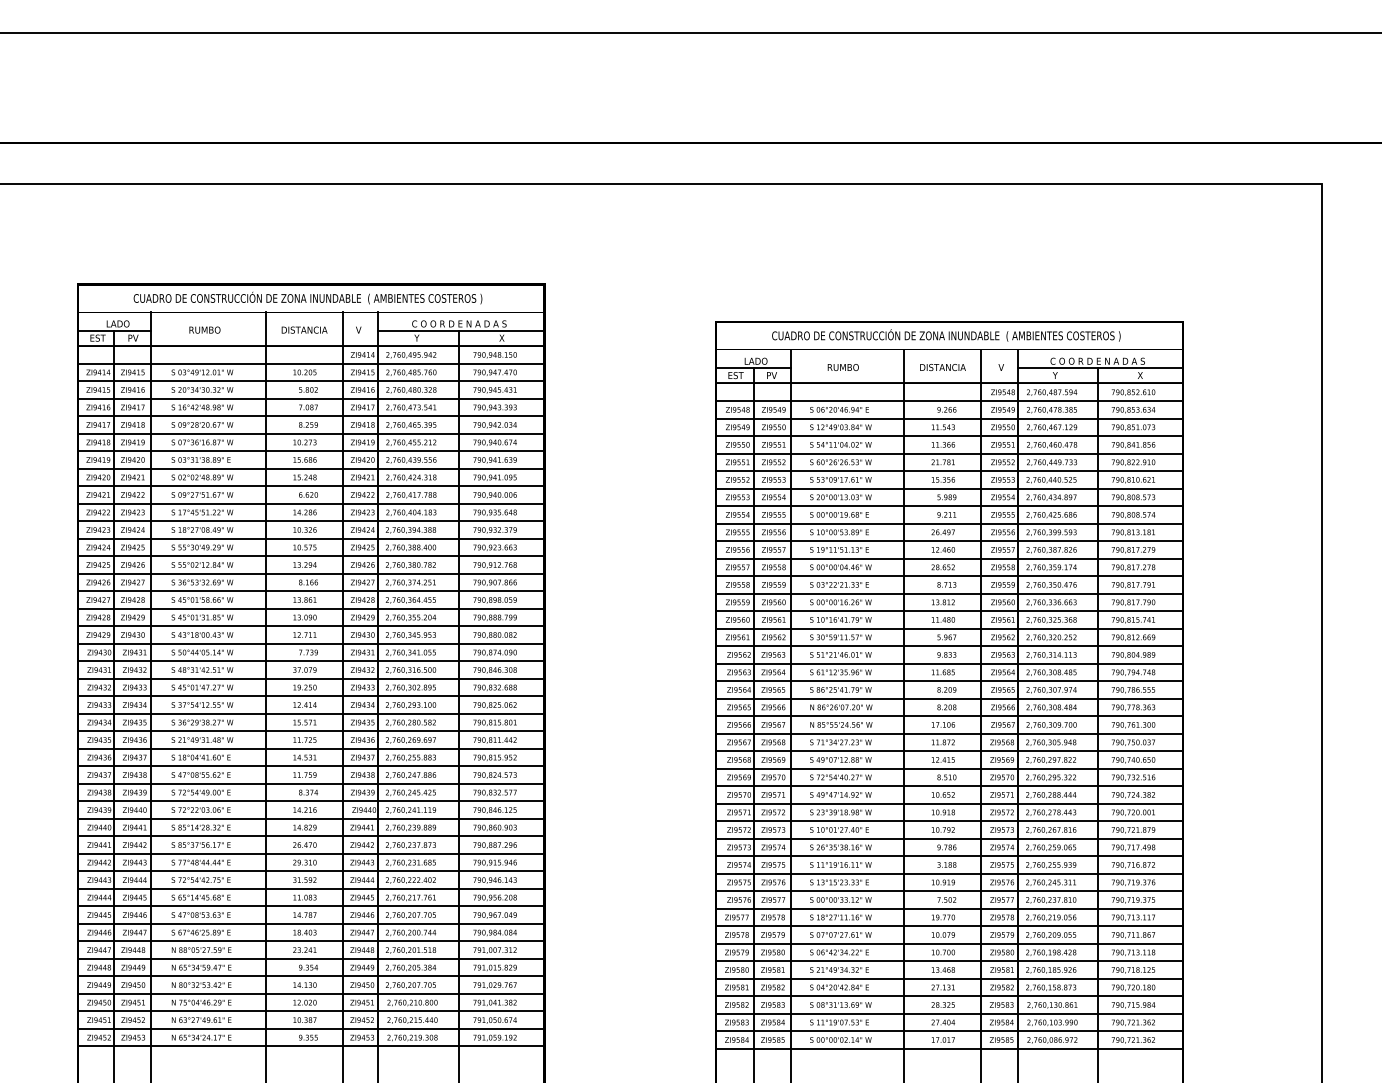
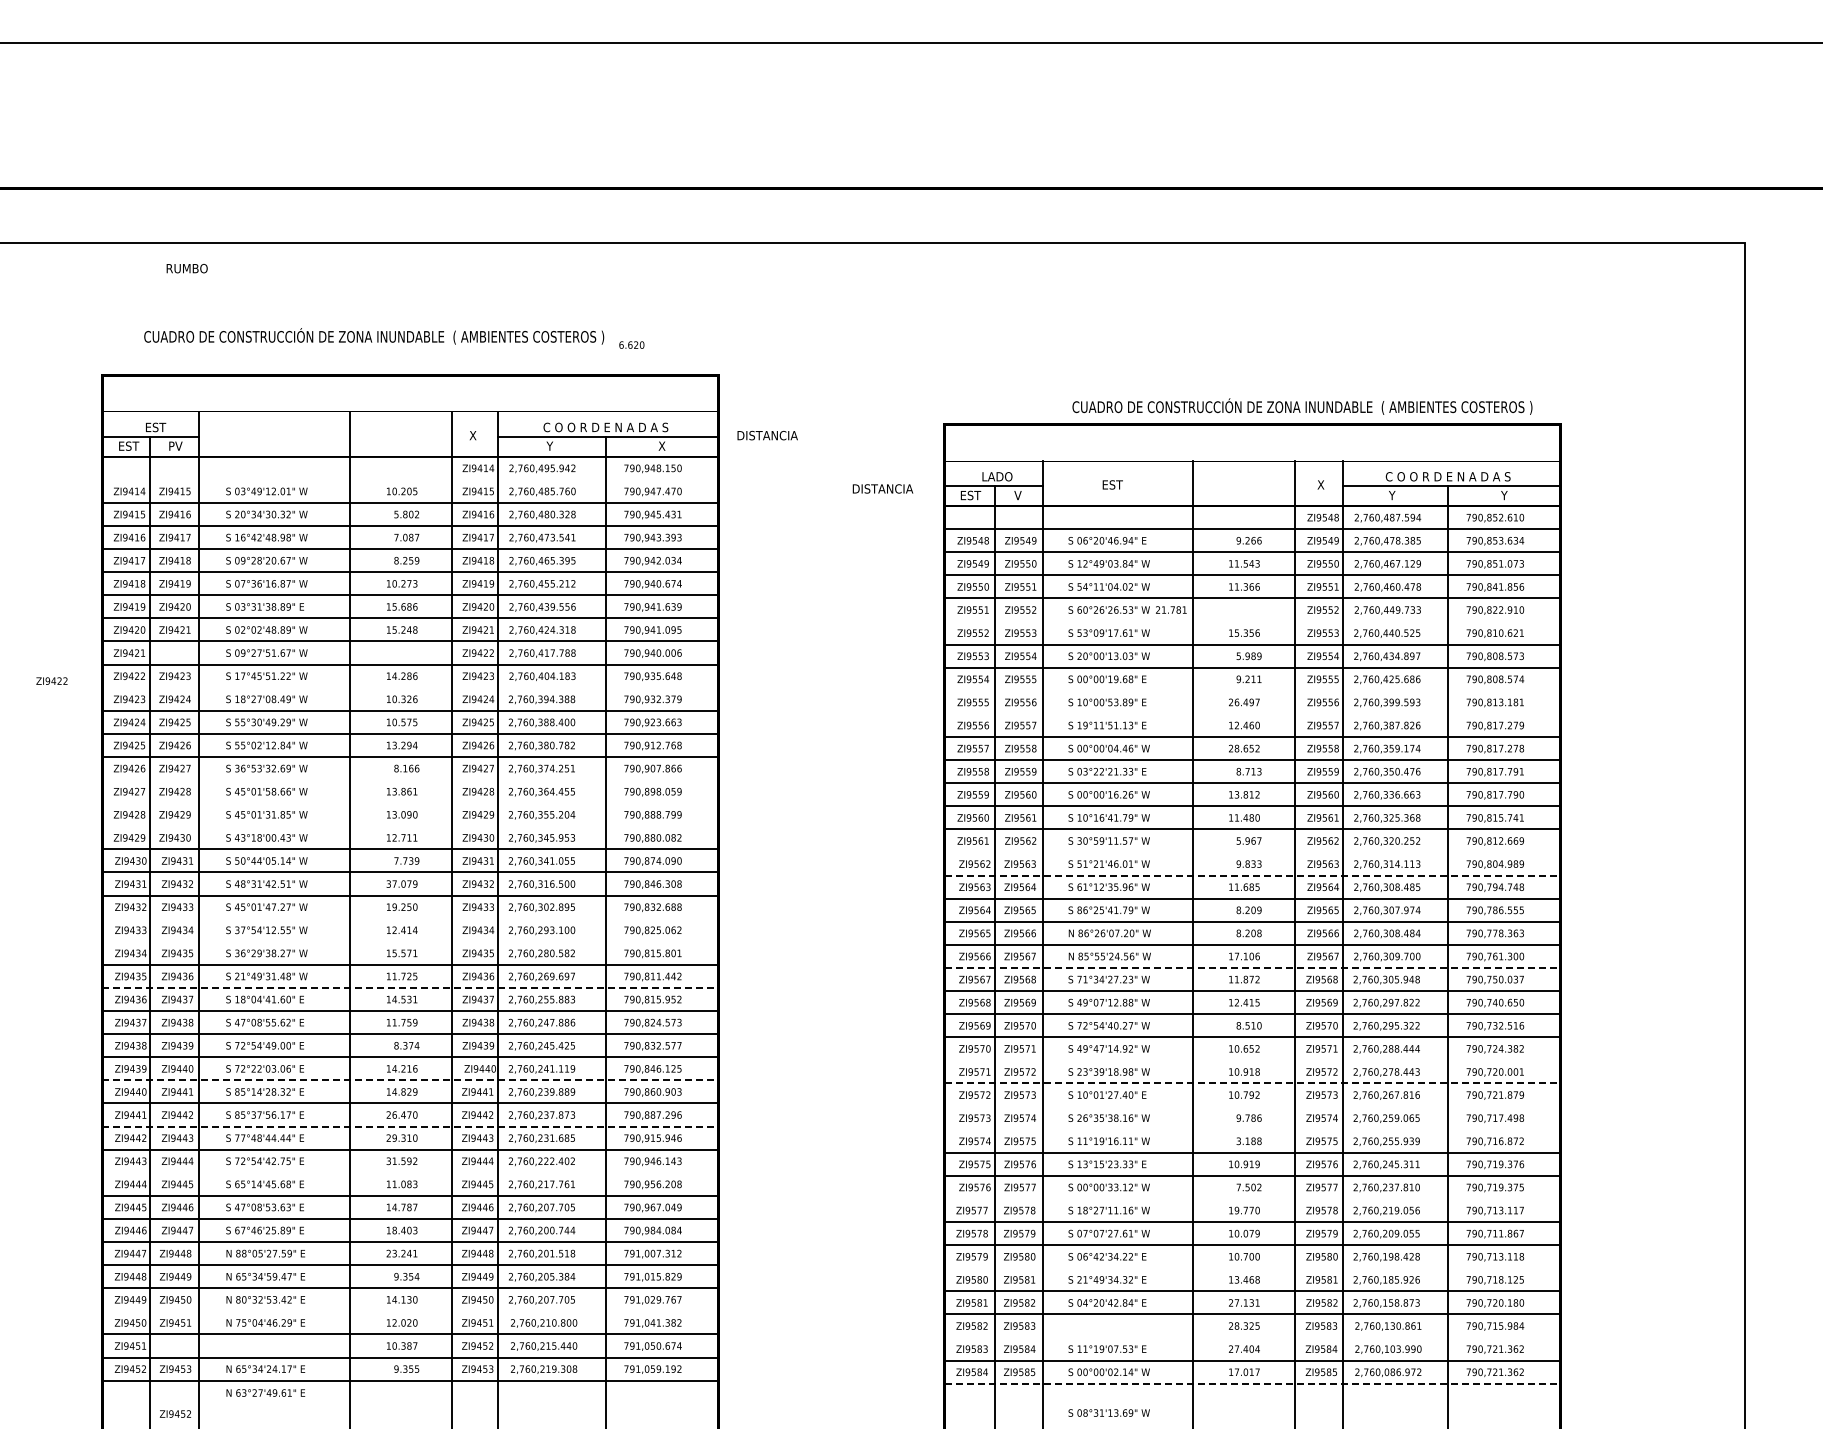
text: (308, 298) -> (374, 336), moved
text: (118, 323) -> (155, 427), LADO -> EST
text: (204, 330) -> (186, 268), moved
text: (304, 330) -> (767, 435), moved
text: (358, 330) -> (472, 435), V -> X
text: (946, 335) -> (1302, 406), moved
line: (311, 363) -> (410, 479), removed
text: (843, 367) -> (1112, 484), RUMBO -> EST
text: (942, 367) -> (882, 488), moved
text: (1000, 367) -> (1320, 484), V -> X
text: (771, 375) -> (1017, 495), PV -> V
text: (1140, 375) -> (1504, 495), X -> Y
text: (943, 461) -> (1171, 609), moved
line: (949, 471) -> (1252, 621), removed
text: (132, 494) -> (51, 680), moved
text: (308, 494) -> (631, 344), moved
line: (311, 521) -> (410, 687), removed
line: (949, 523) -> (1252, 690), removed
line: (949, 540) -> (1252, 713), removed
line: (311, 591) -> (410, 780), removed
line: (311, 608) -> (410, 803), removed
line: (311, 626) -> (410, 826), removed
line: (949, 646) -> (1252, 852), removed
line: (949, 663) -> (1252, 875), solid -> dashed
line: (311, 696) -> (410, 918), removed
line: (311, 713) -> (410, 941), removed
line: (949, 733) -> (1252, 967), solid -> dashed
line: (311, 748) -> (410, 987), solid -> dashed
line: (949, 803) -> (1252, 1060), removed
line: (311, 818) -> (410, 1080), solid -> dashed
line: (949, 821) -> (1252, 1083), solid -> dashed
line: (949, 838) -> (1252, 1106), removed
line: (311, 853) -> (410, 1126), solid -> dashed
line: (949, 856) -> (1252, 1129), removed
line: (311, 888) -> (410, 1172), removed
line: (949, 908) -> (1252, 1198), removed
line: (949, 961) -> (1252, 1268), removed
line: (311, 993) -> (410, 1311), removed
text: (840, 1004) -> (1108, 1412), moved
line: (949, 1013) -> (1252, 1337), removed
text: (132, 1019) -> (174, 1413), moved
text: (201, 1019) -> (265, 1392), moved
line: (949, 1048) -> (1252, 1383), solid -> dashed

